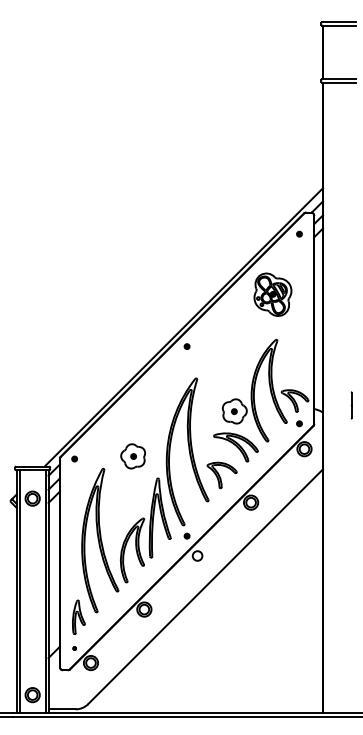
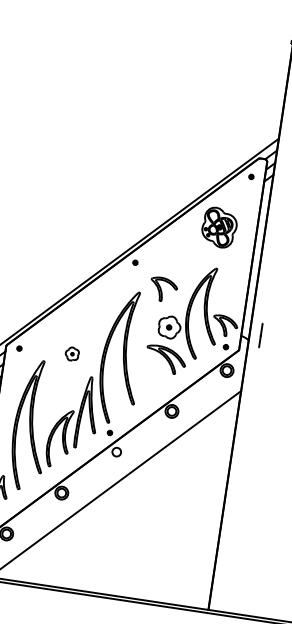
line: (351, 405) -> (260, 335), moved
part: (132, 456) -> (71, 354), size x0.6
part: (221, 475) -> (162, 289), moved

